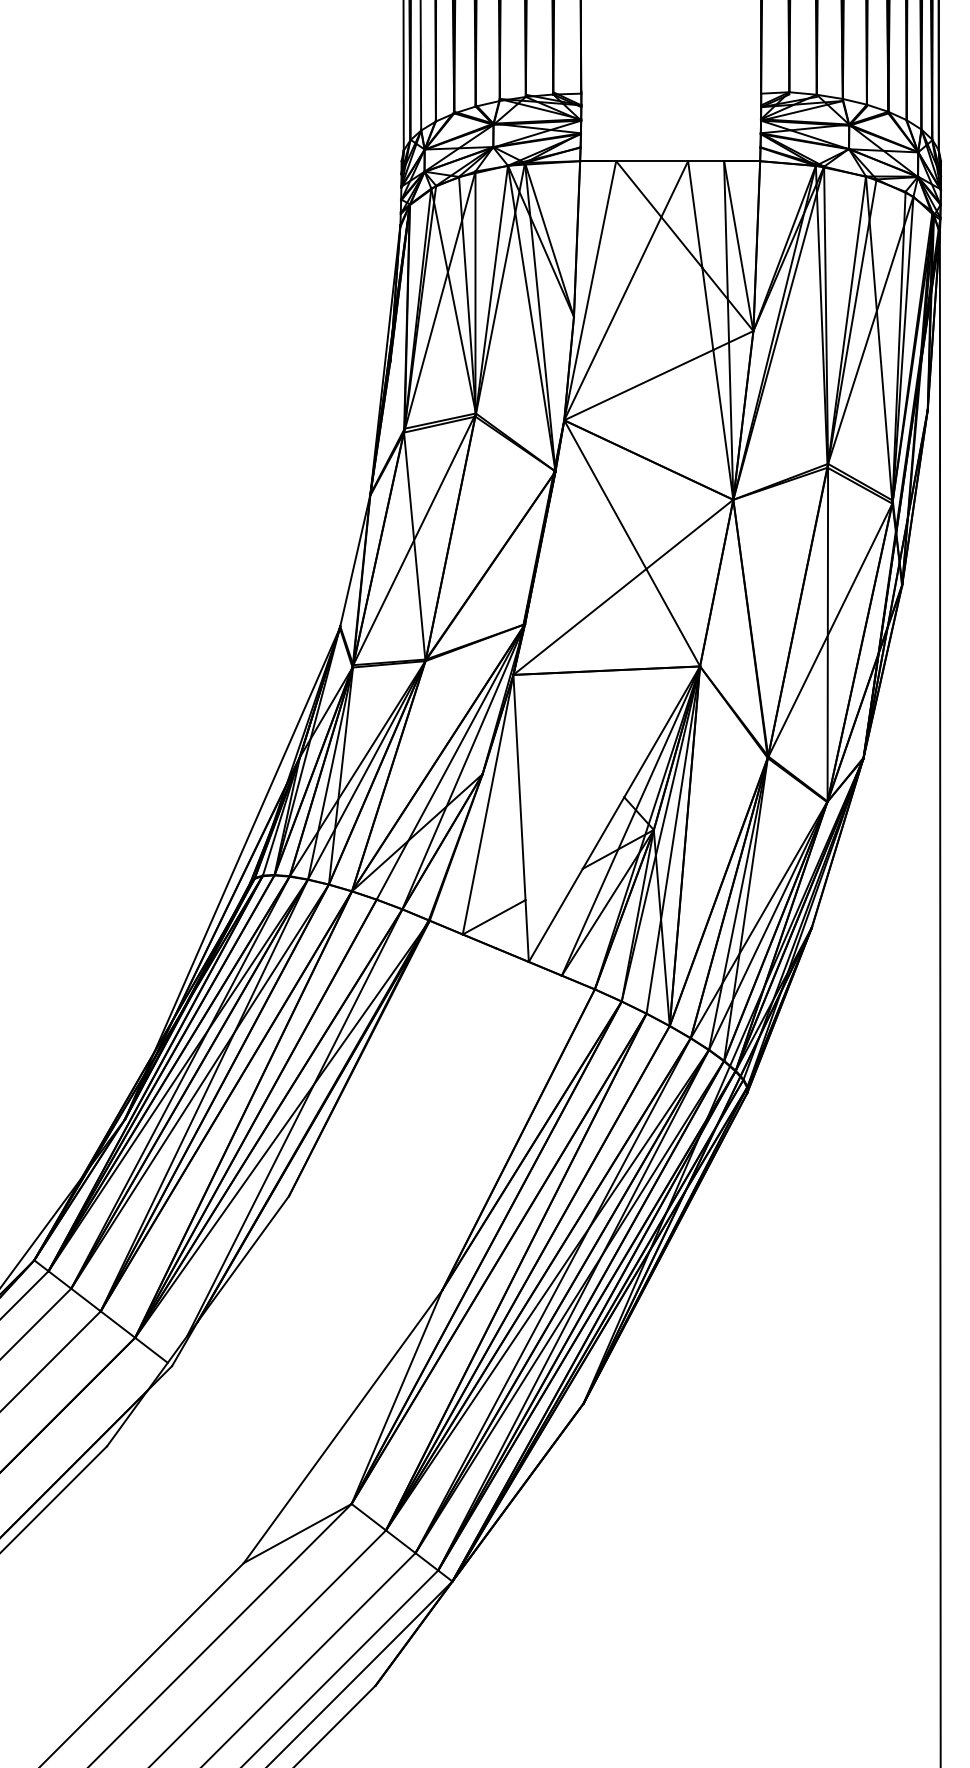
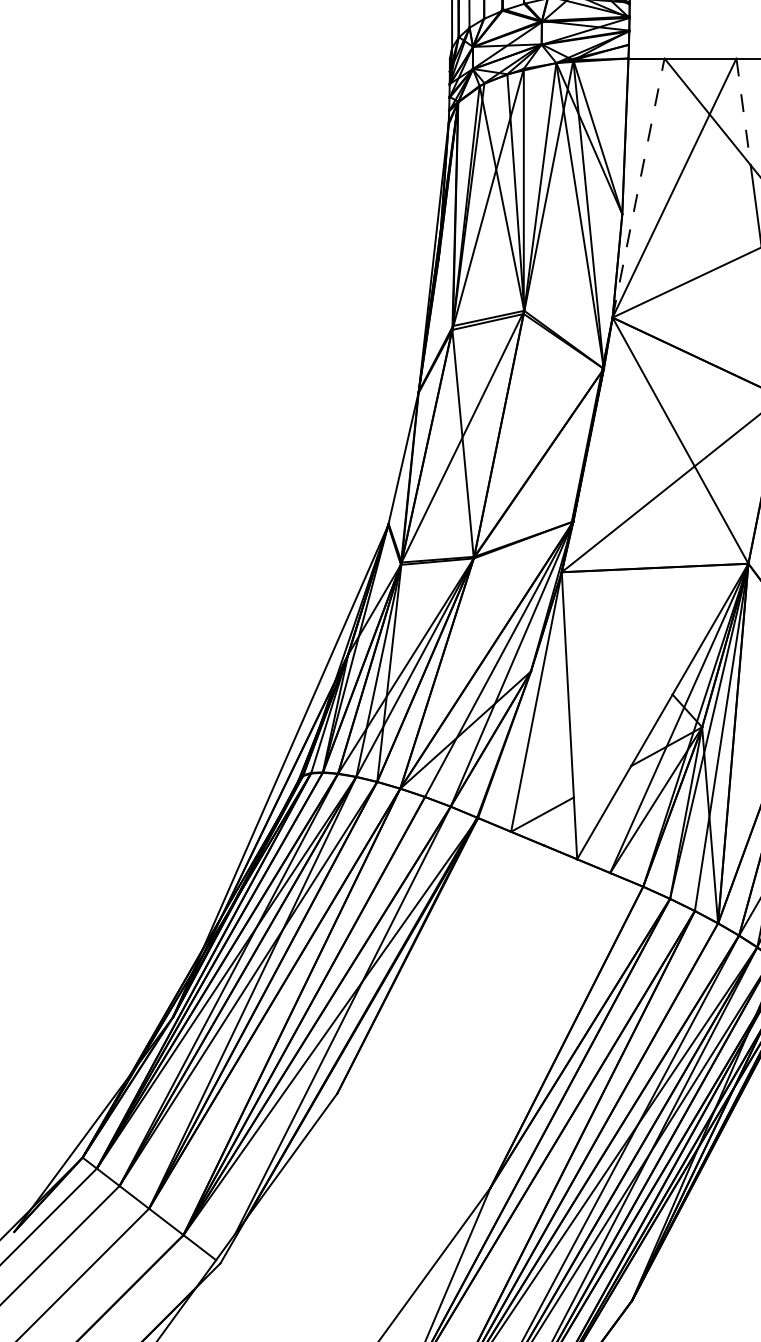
line: (695, 214) -> (743, 111), solid -> dashed
line: (590, 290) -> (638, 187), solid -> dashed

